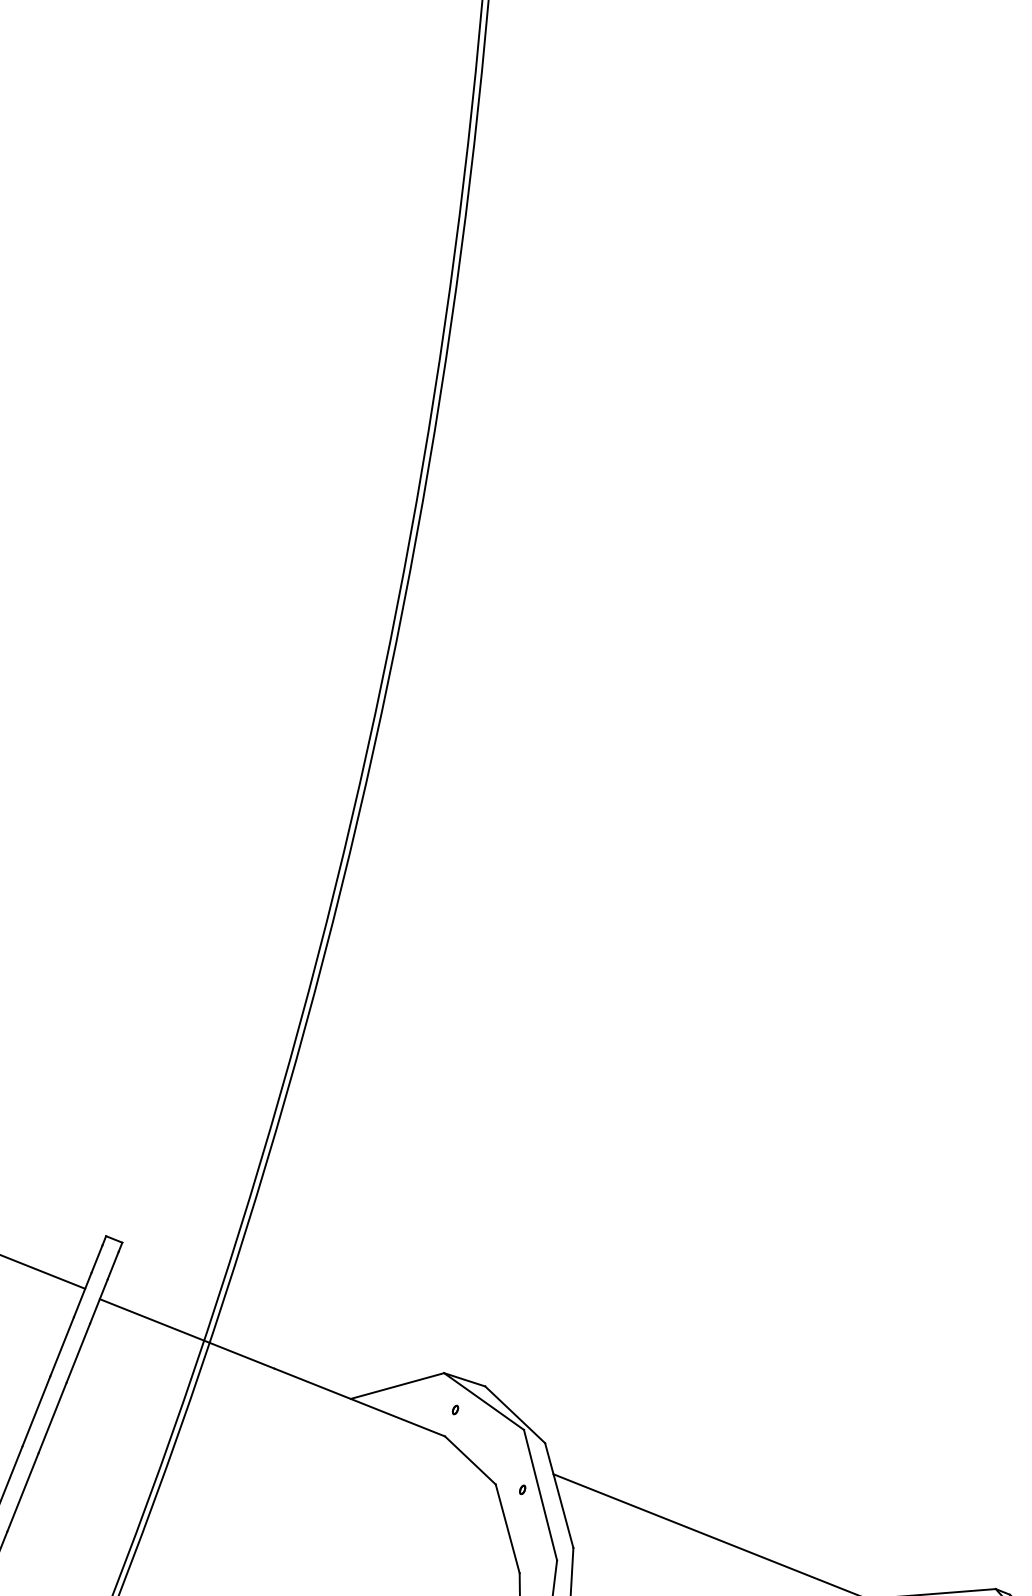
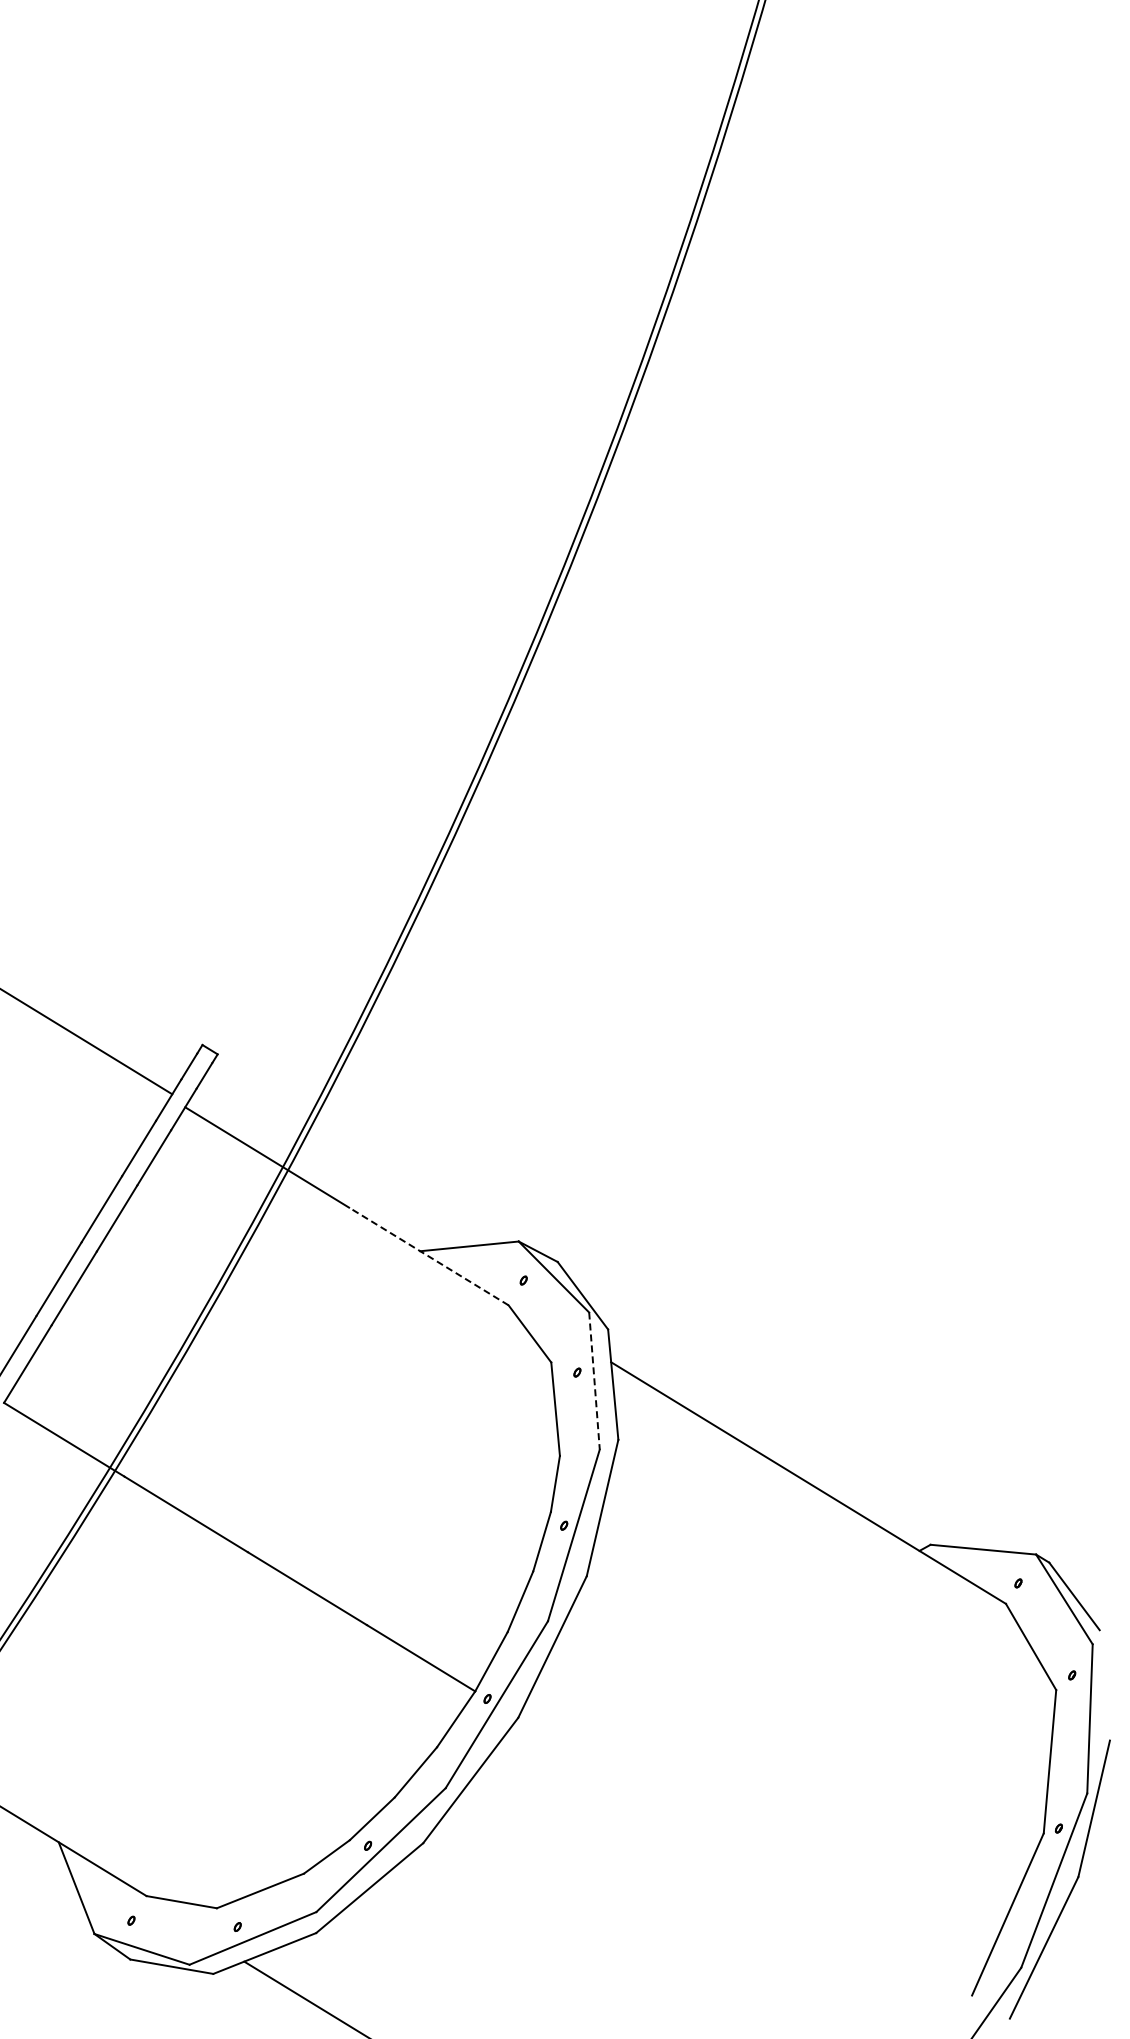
line: (359, 1402) -> (428, 1256), solid -> dashed
line: (540, 1495) -> (594, 1381), solid -> dashed

